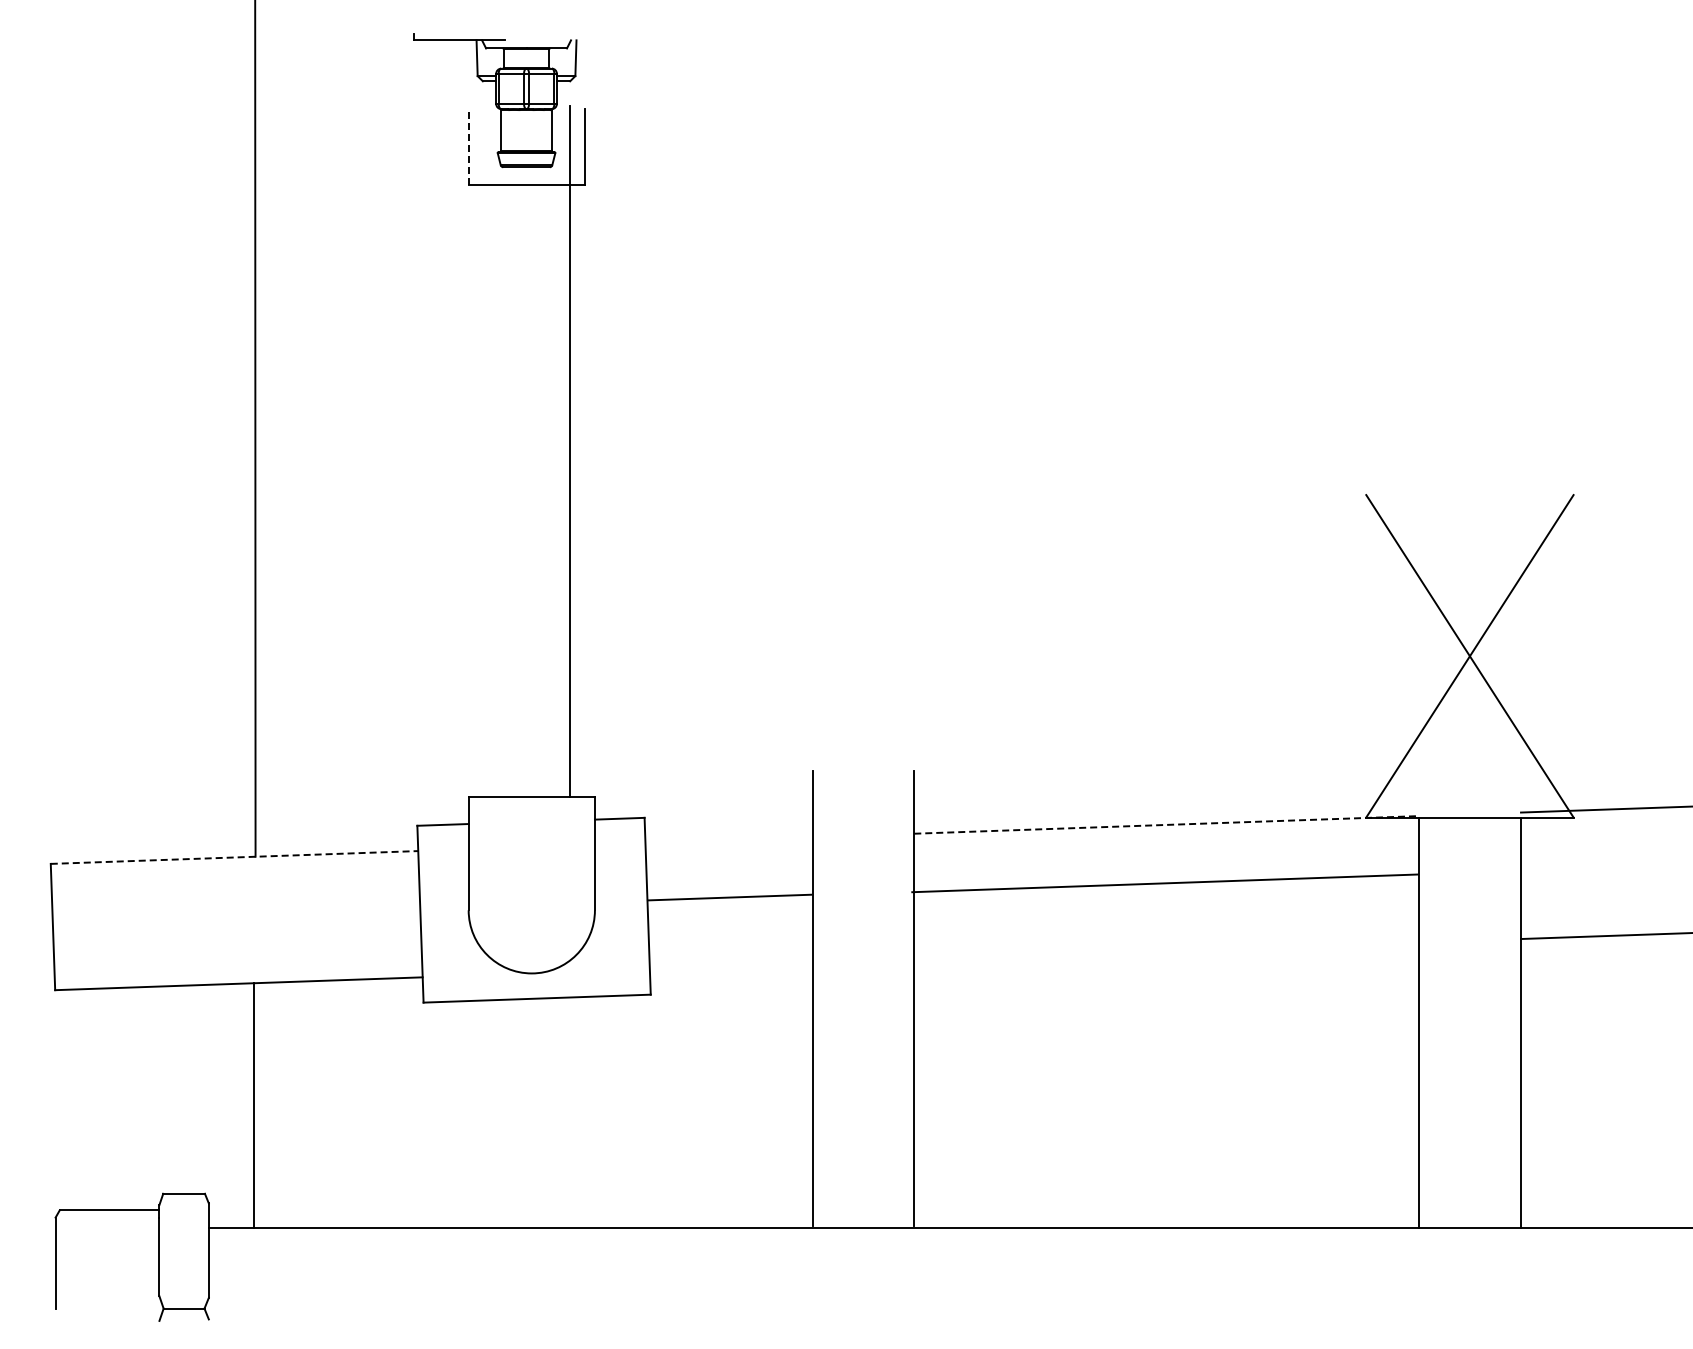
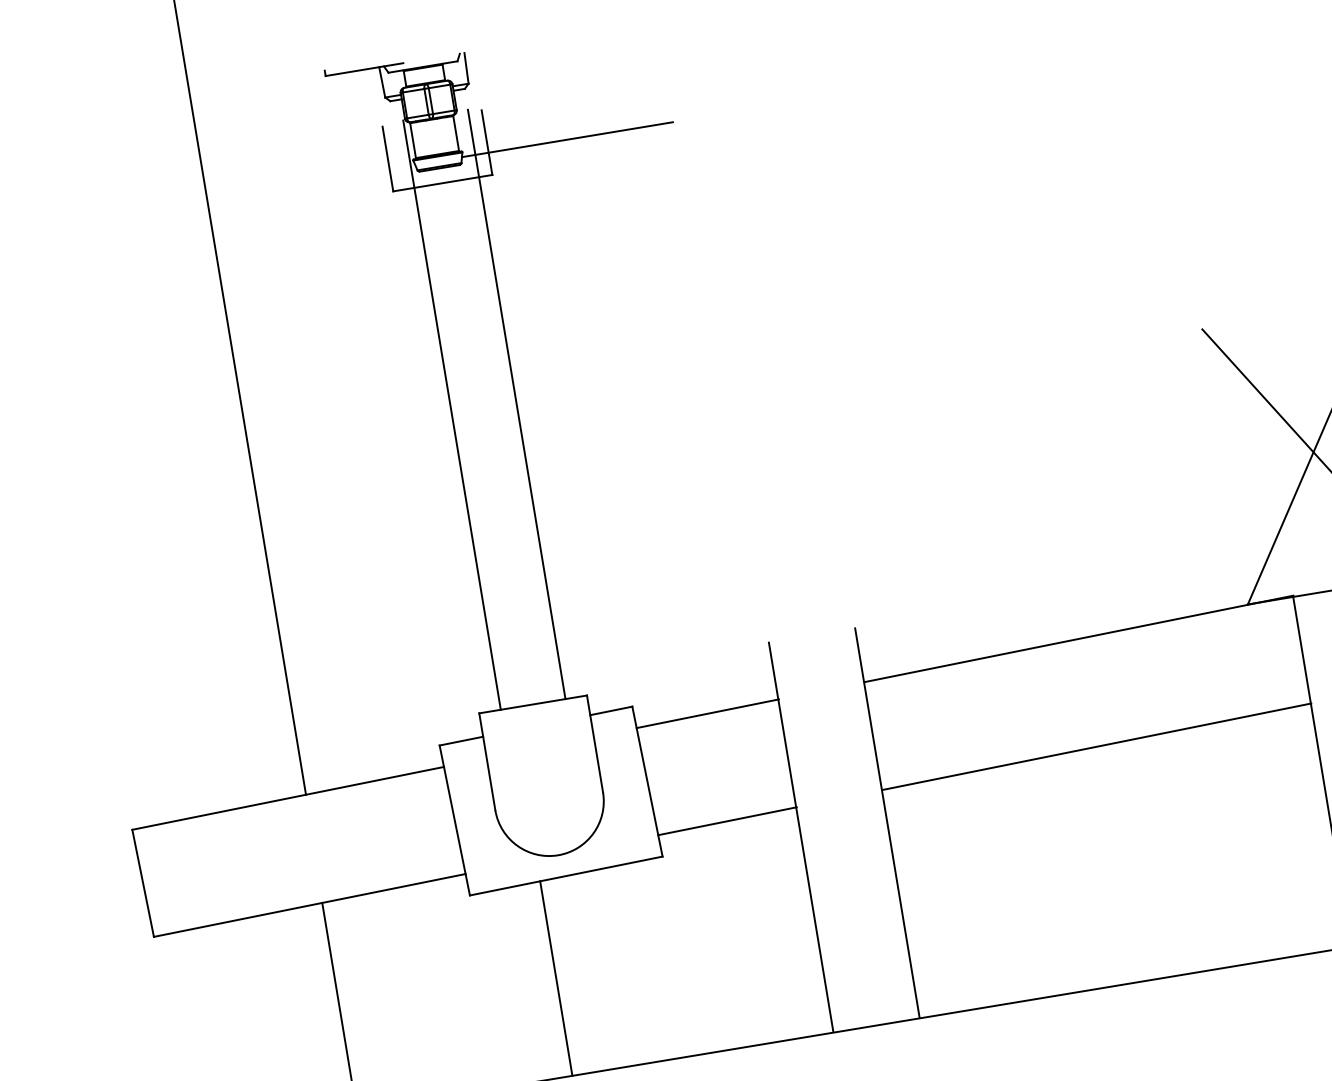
line: (469, 146) -> (388, 158), dashed -> solid
line: (677, 158) -> (567, 139), added
line: (493, 450) -> (451, 414), added
line: (1167, 824) -> (1079, 638), dashed -> solid
line: (729, 840) -> (707, 713), added
line: (234, 857) -> (288, 798), dashed -> solid
line: (1164, 883) -> (1096, 746), moved
line: (729, 897) -> (727, 821), moved
line: (506, 1113) -> (556, 978), added

